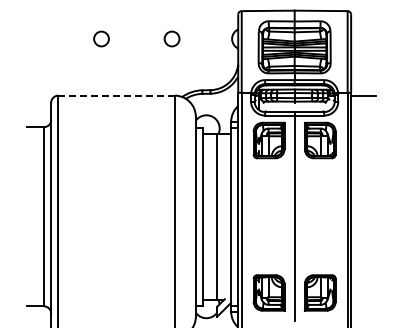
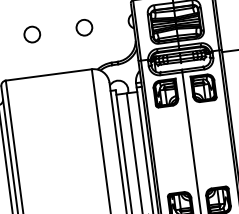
circle: (101, 38) -> (32, 34), size x1.43
circle: (171, 38) -> (83, 27), size x1.43
line: (115, 95) -> (48, 74), dashed -> solid

